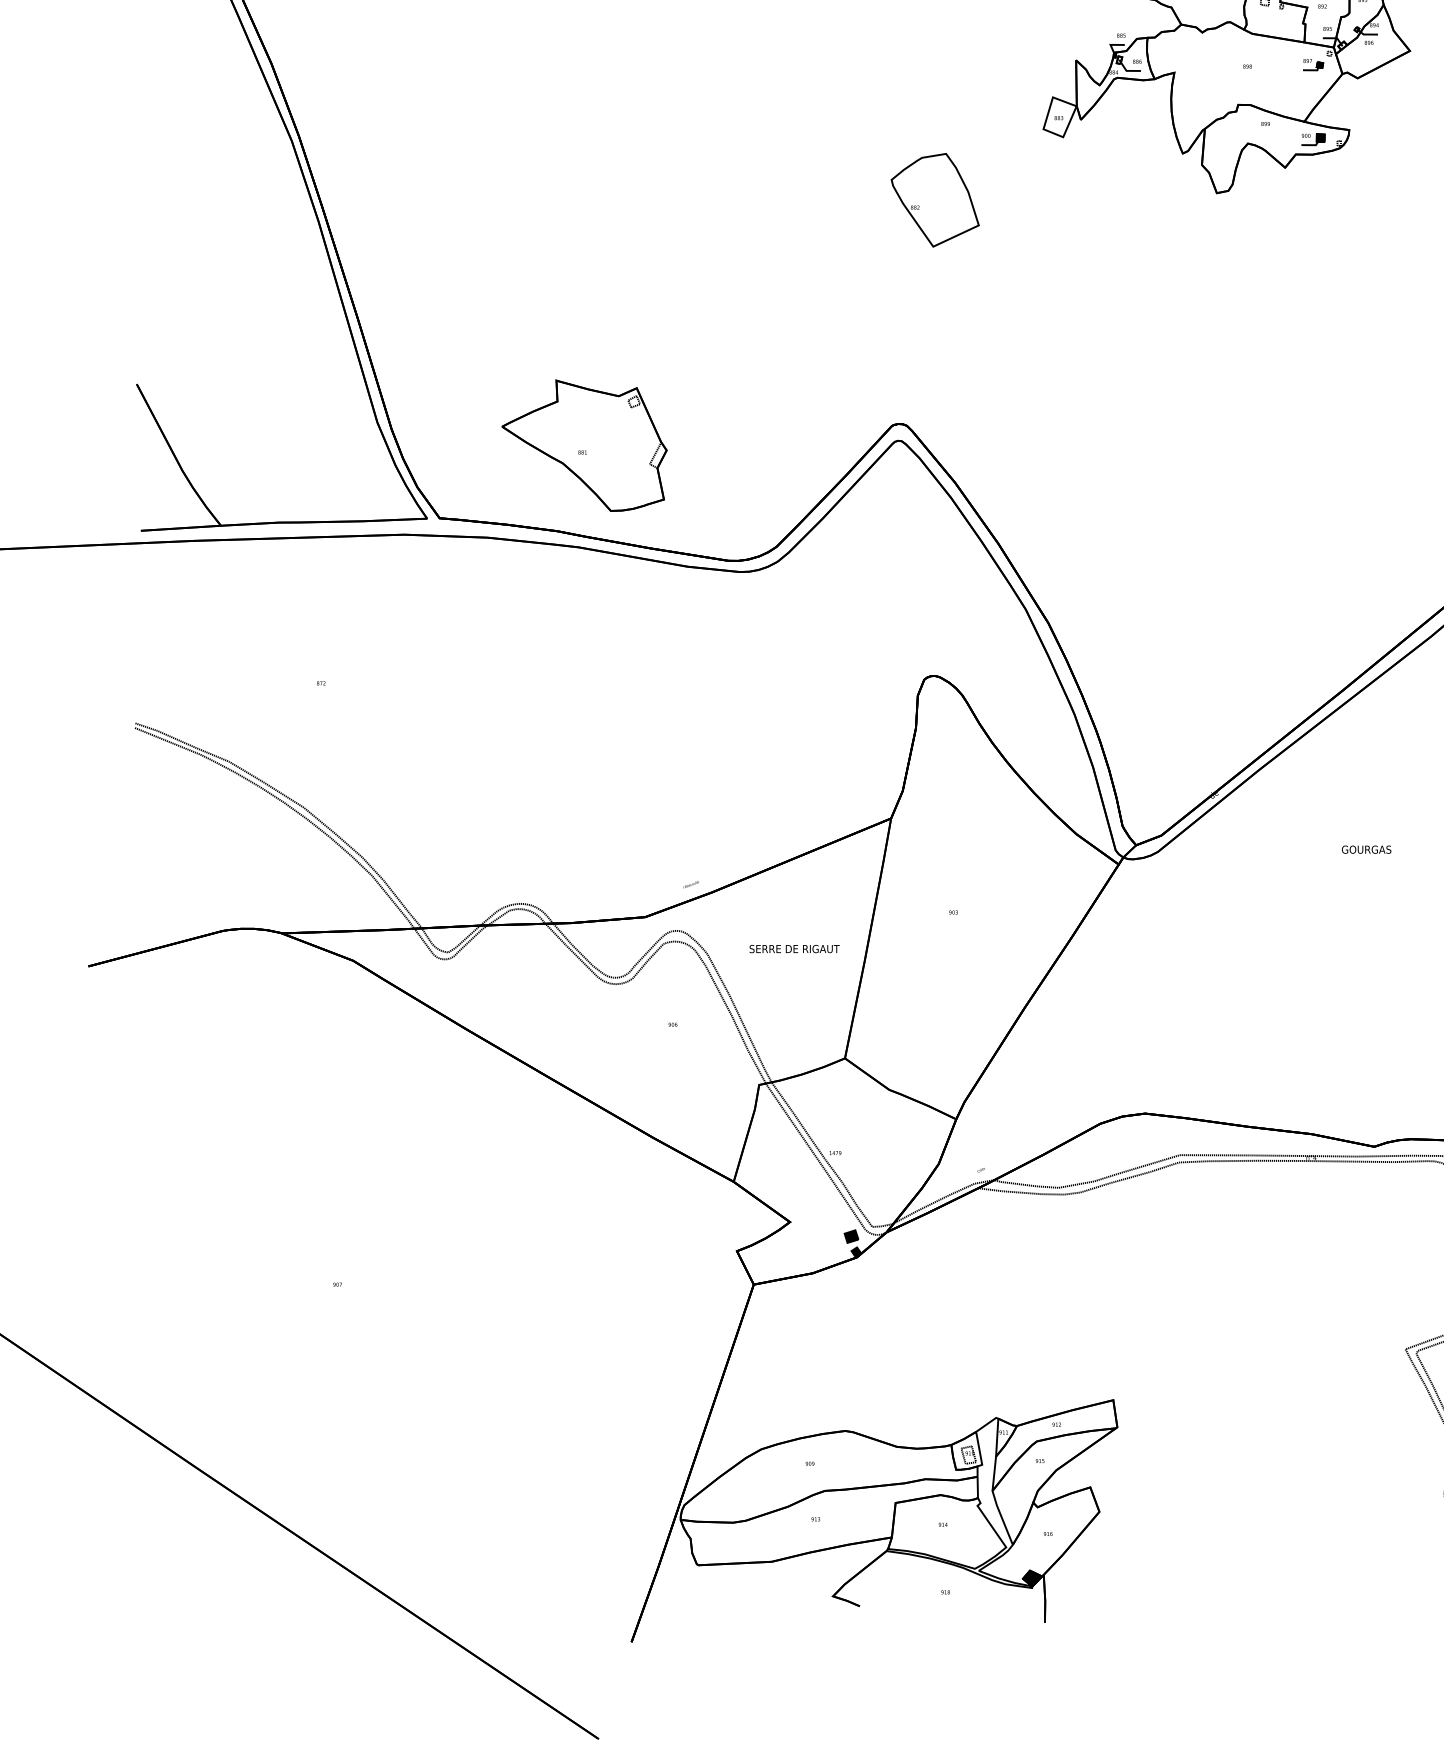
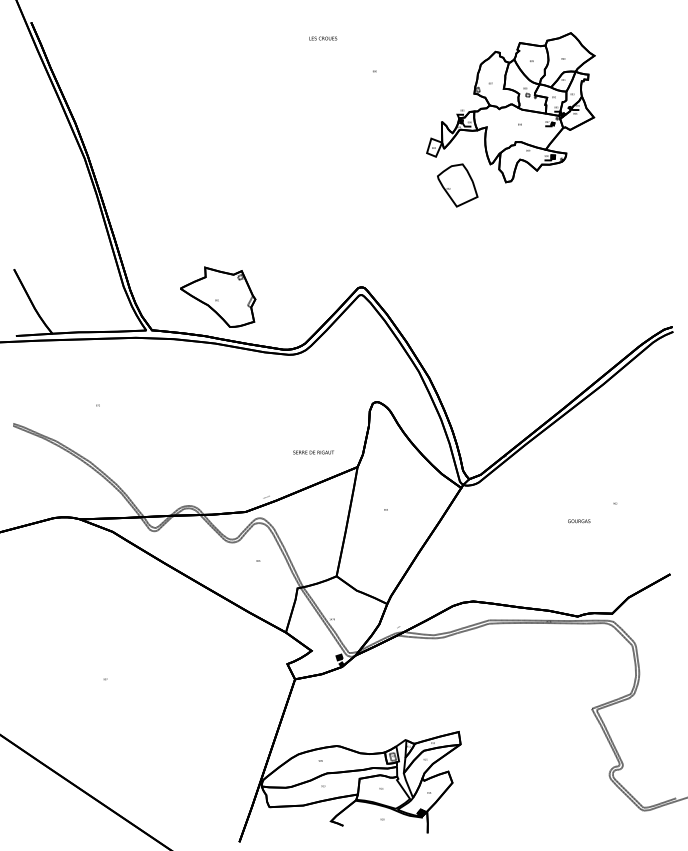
part: (934, 200) -> (457, 185), moved
text: (1367, 850) -> (579, 521), moved
text: (794, 948) -> (313, 452), moved

